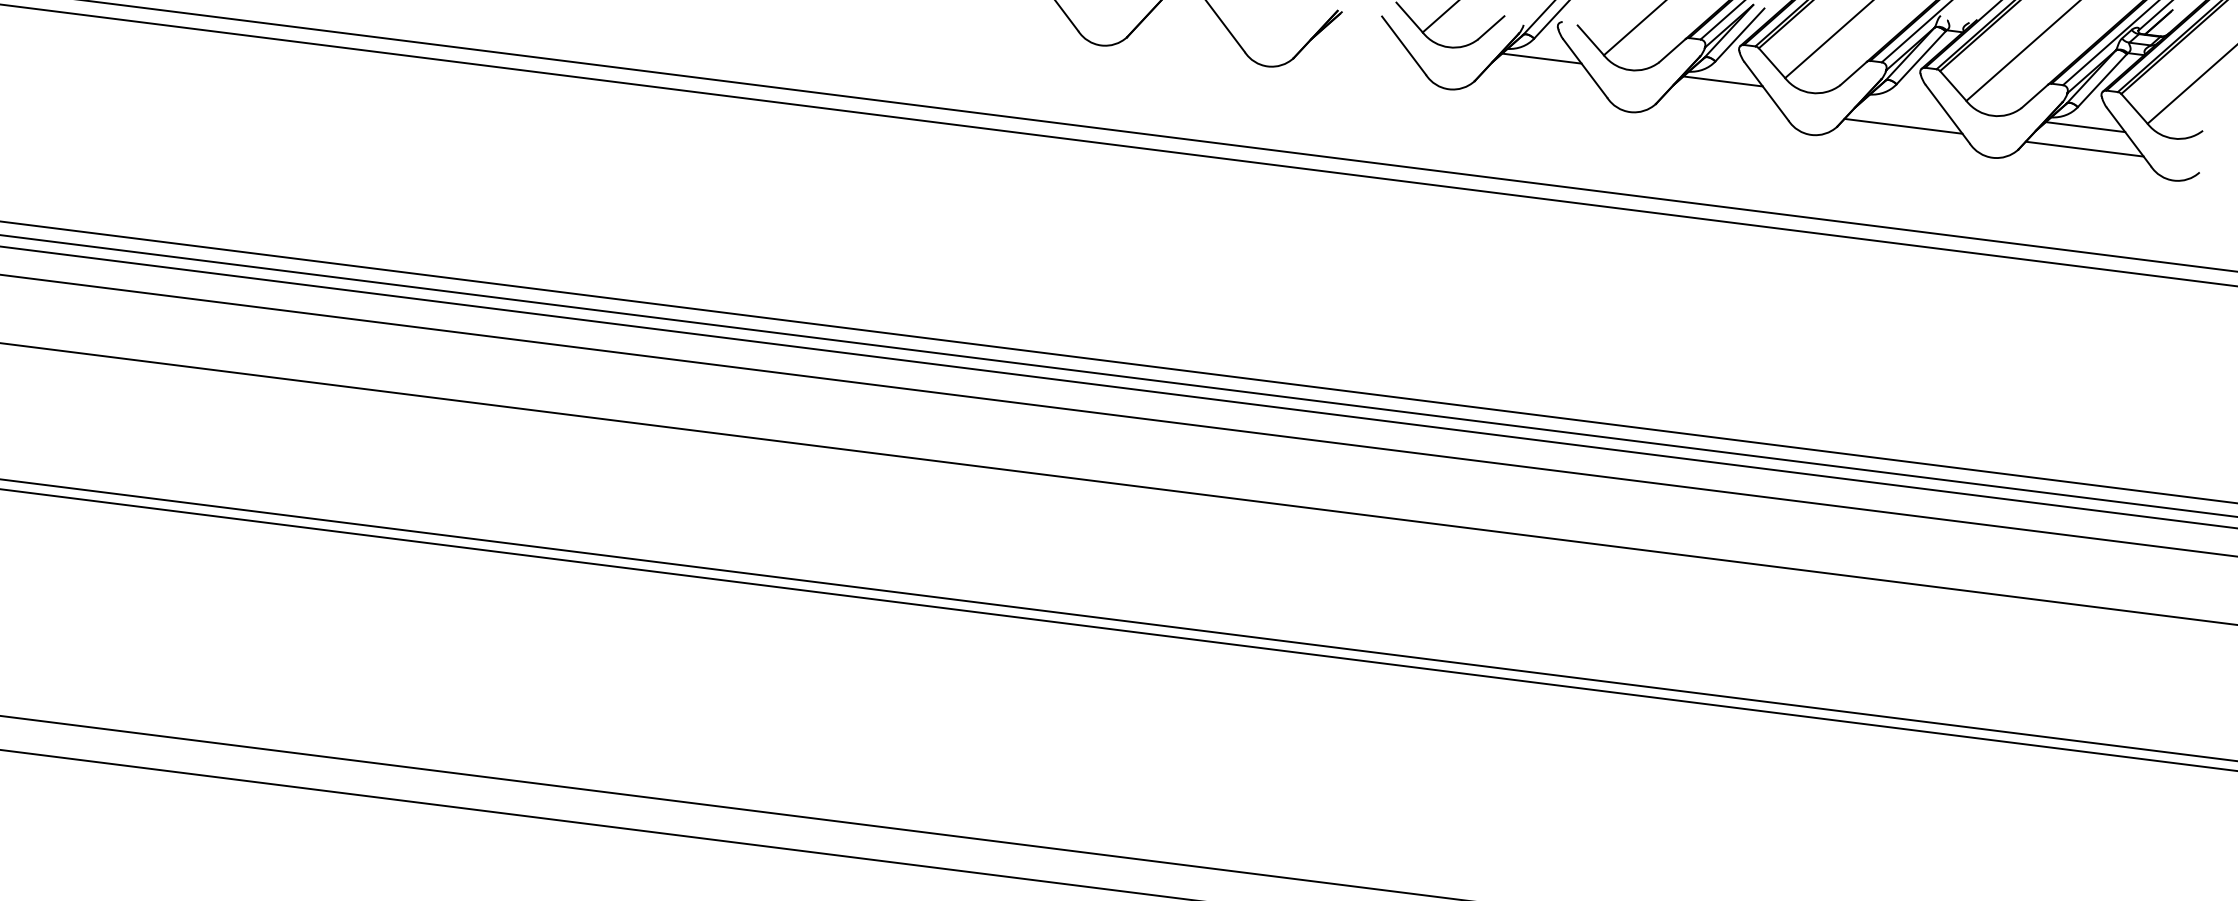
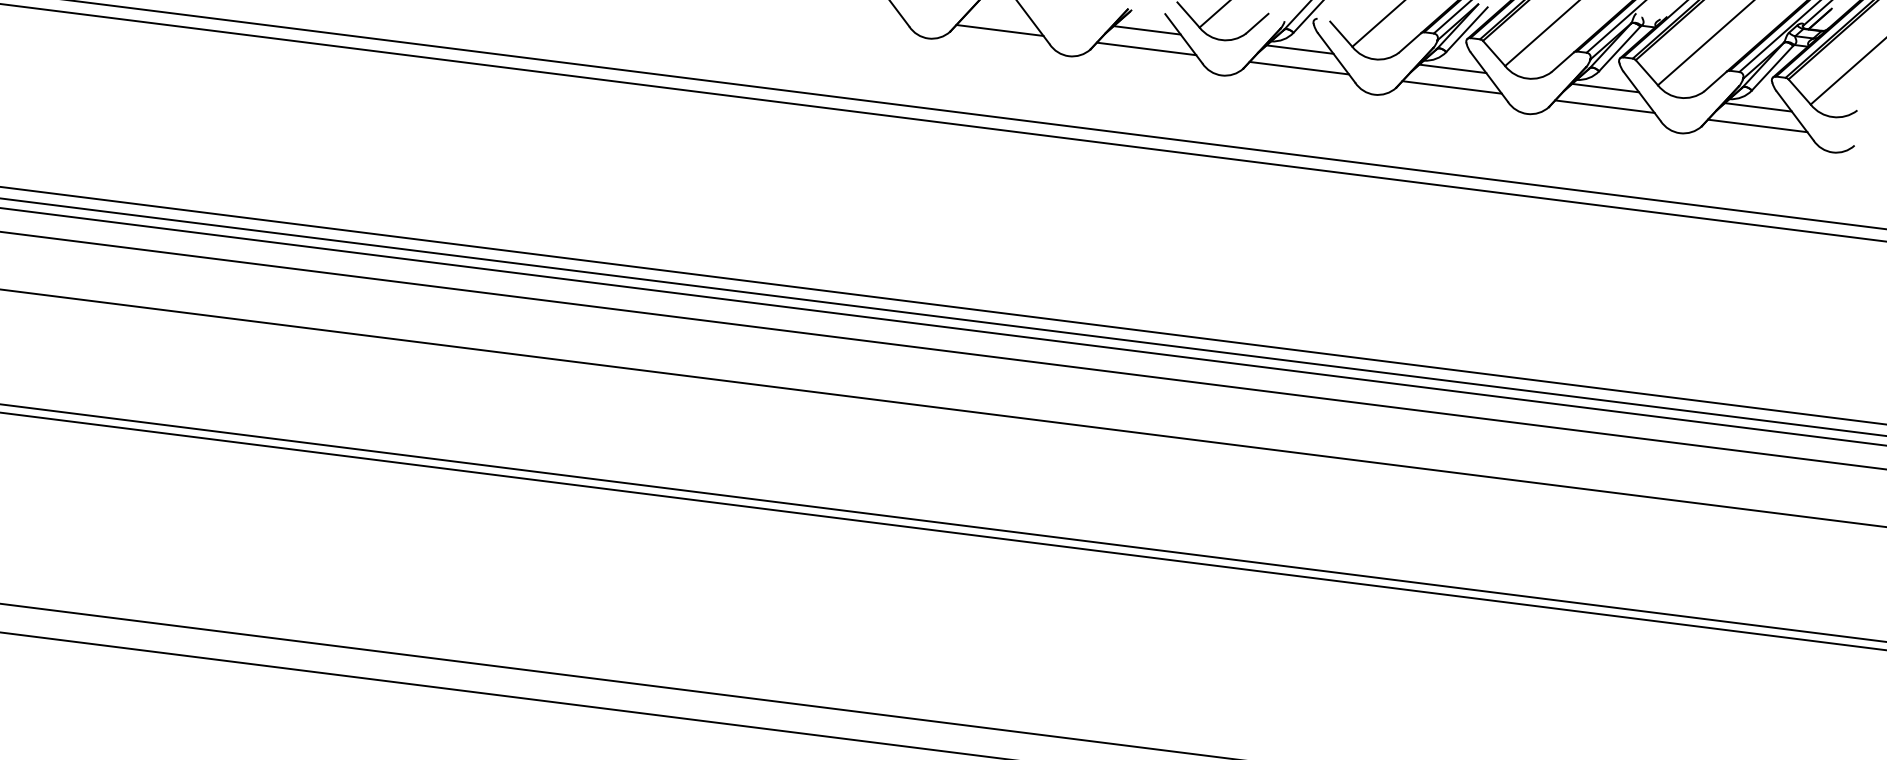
line: (1185, 35) -> (999, 30), added
line: (1359, 35) -> (1146, 30), added
line: (1359, 57) -> (1146, 48), added
line: (1541, 79) -> (1299, 67), added
line: (1721, 103) -> (1451, 87), added
line: (1904, 103) -> (1605, 87), added

